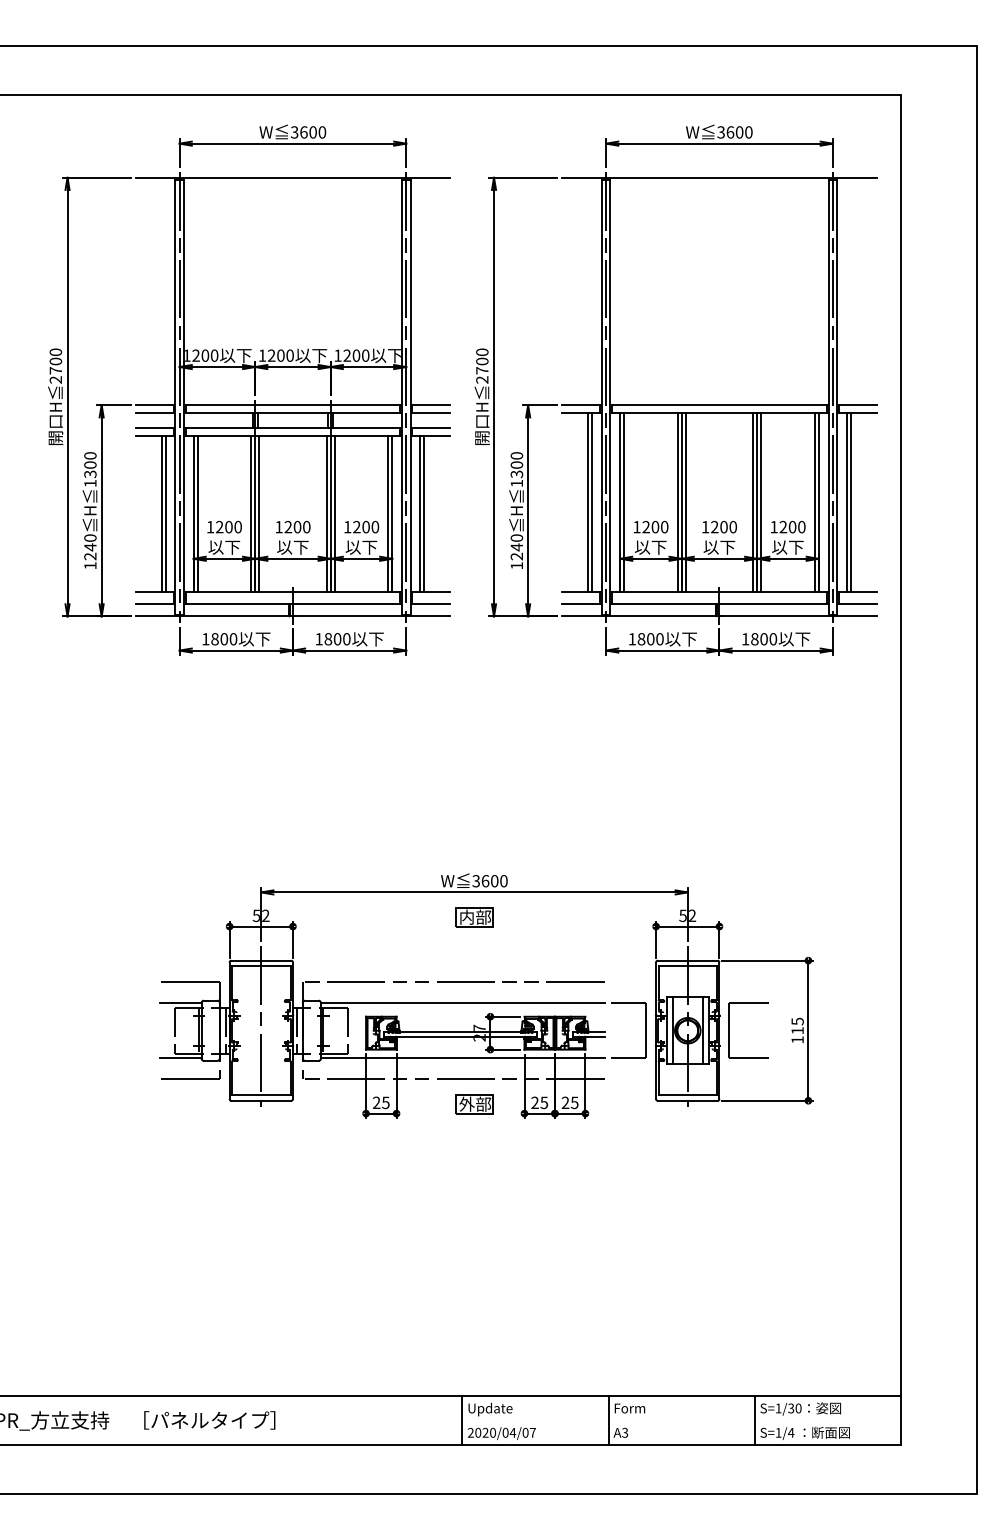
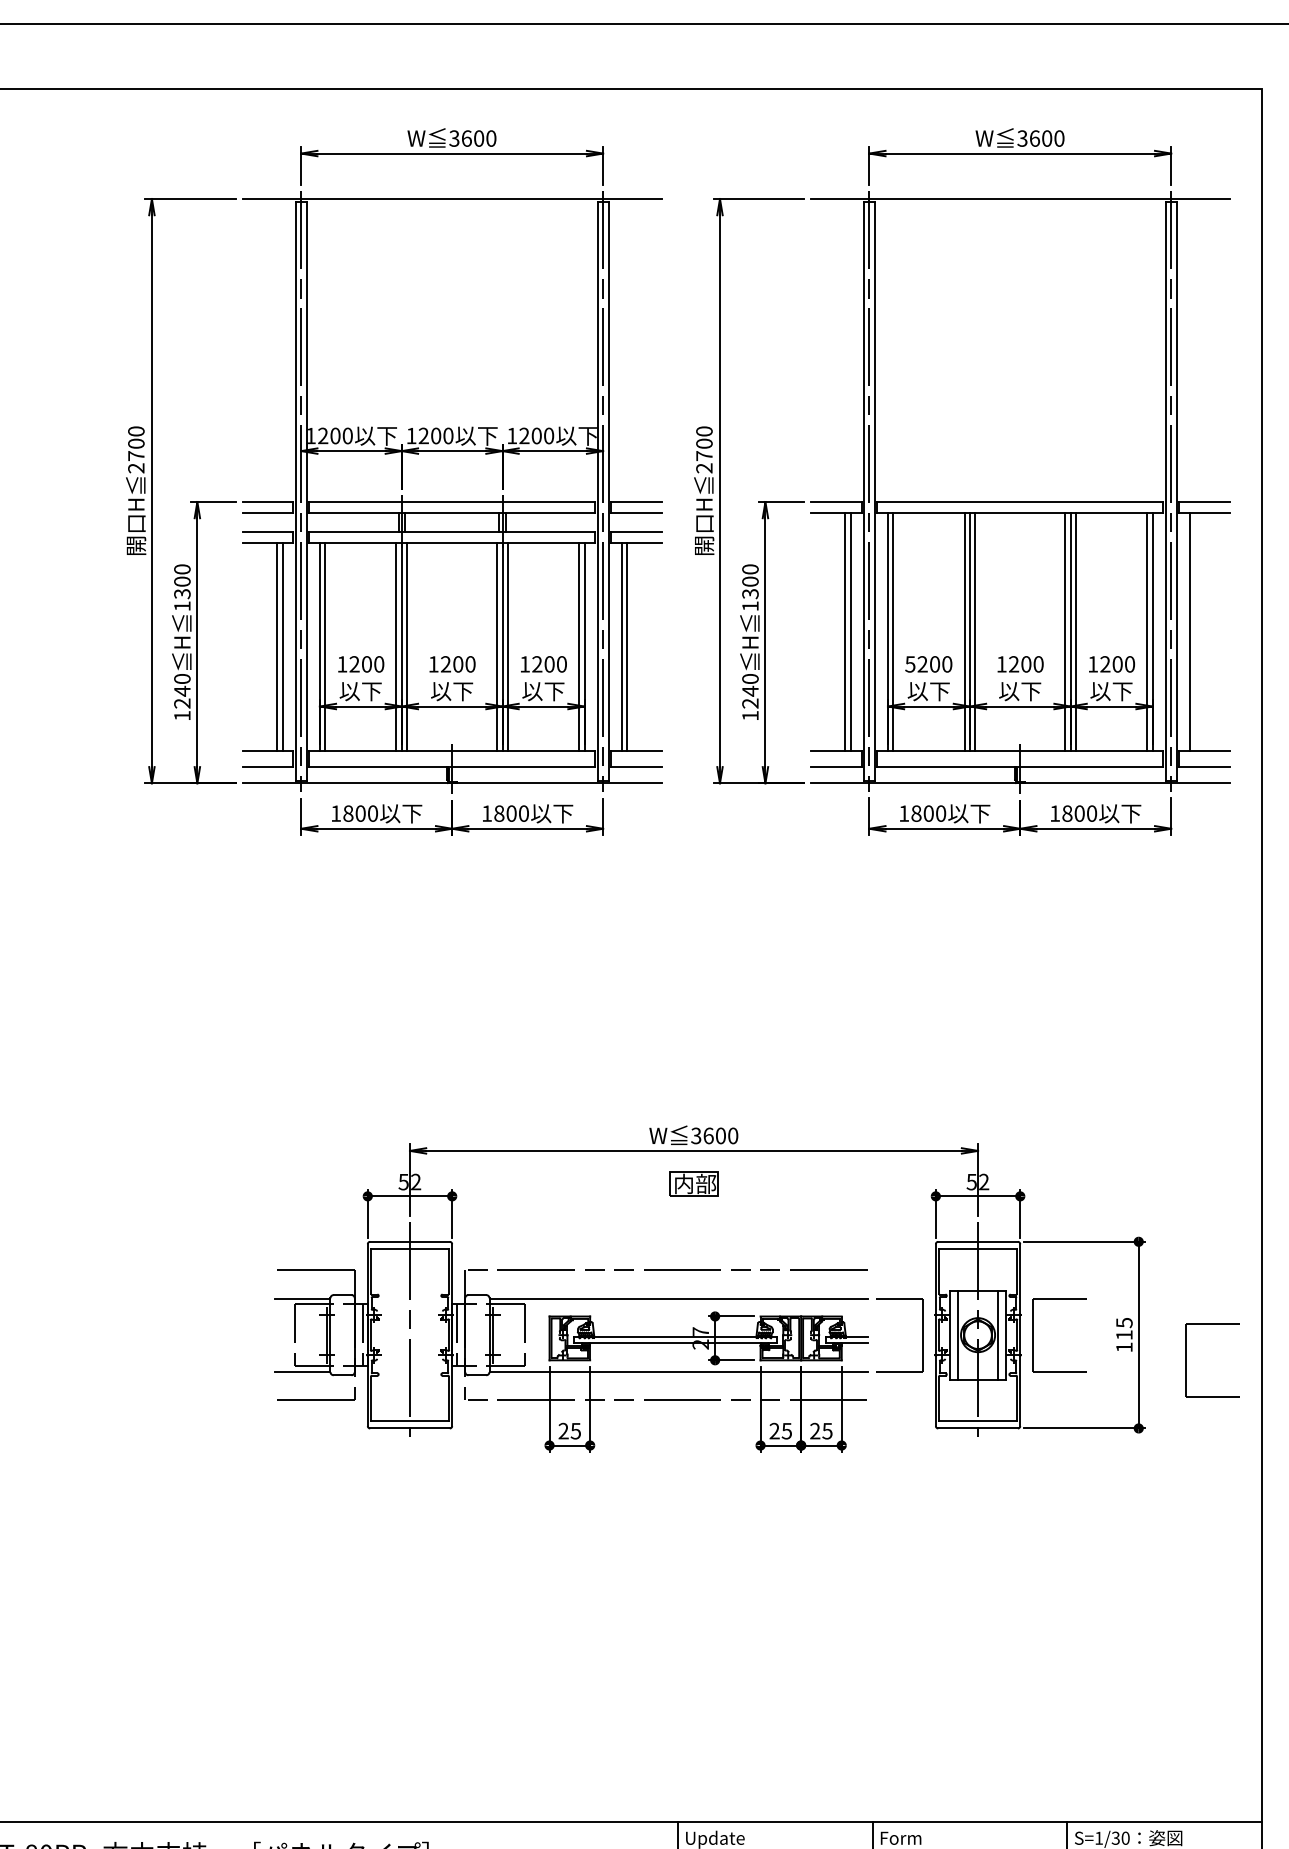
line: (850, 502) -> (1194, 631), removed
text: (636, 527) -> (909, 664), 1200 -> 5200
part: (844, 1049) -> (1186, 1360), added
part: (474, 1104) -> (693, 1433), removed

